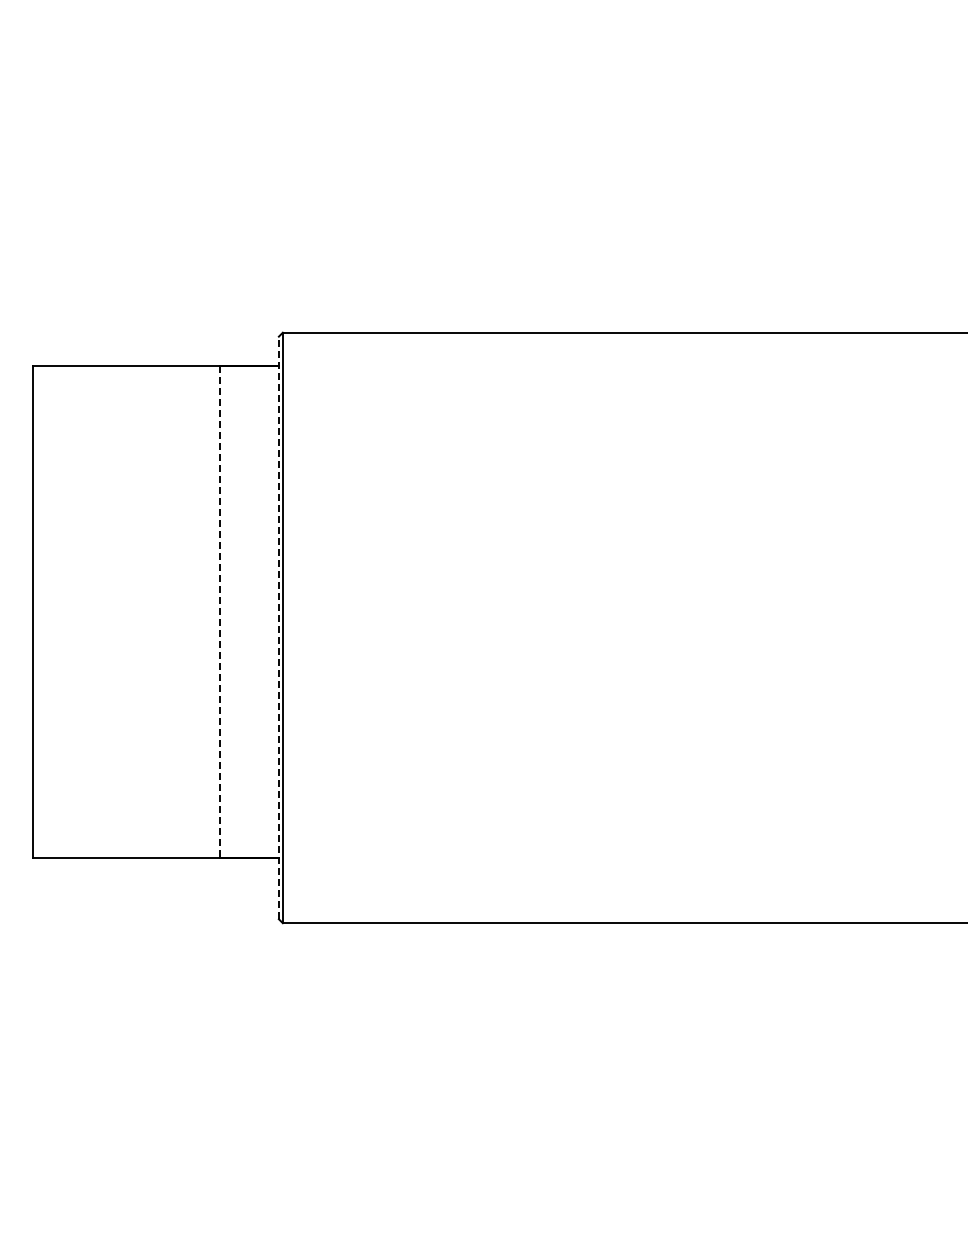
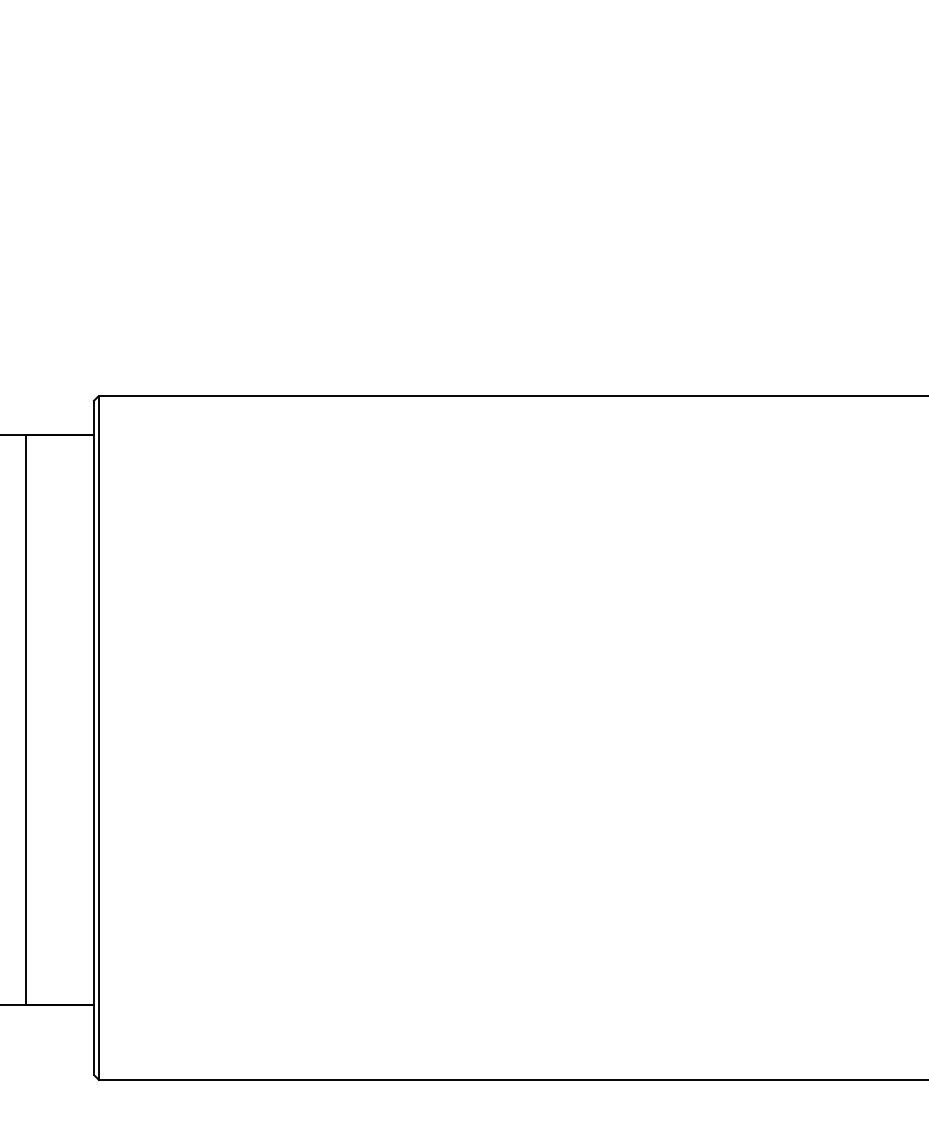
line: (219, 612) -> (25, 720), dashed -> solid
line: (278, 627) -> (93, 737), dashed -> solid

